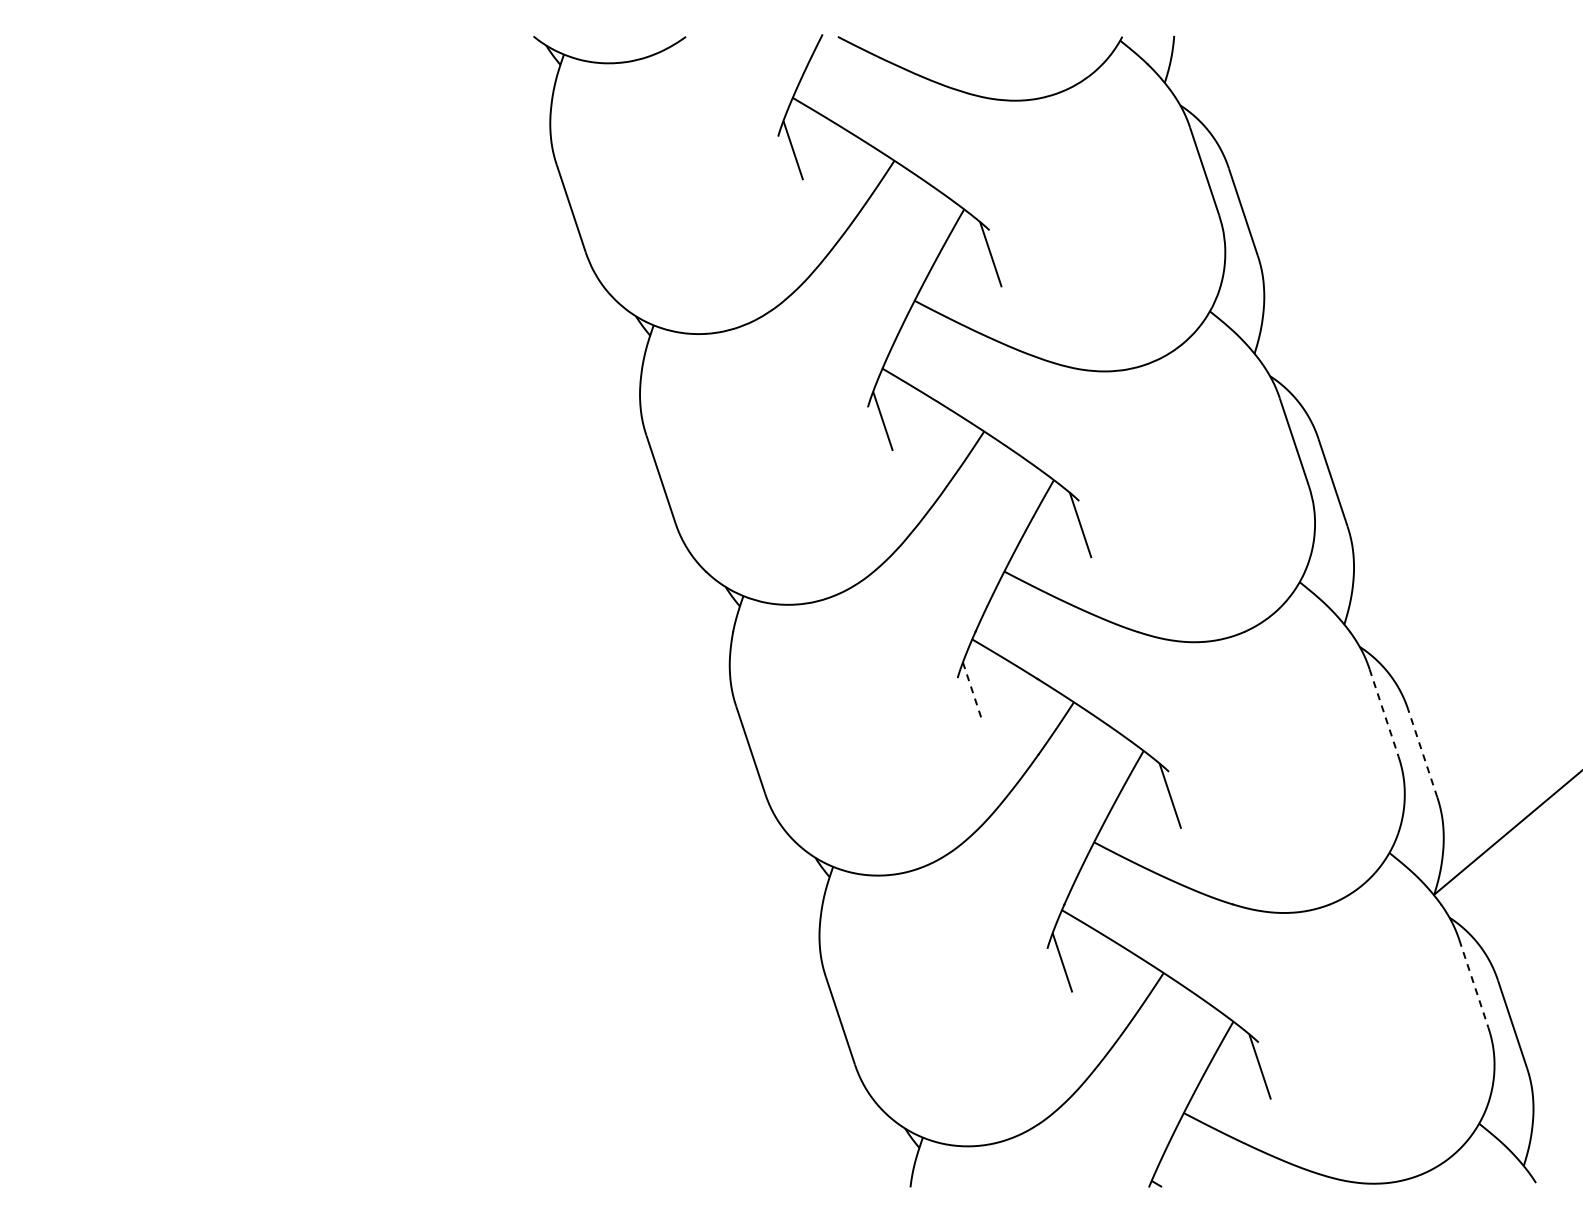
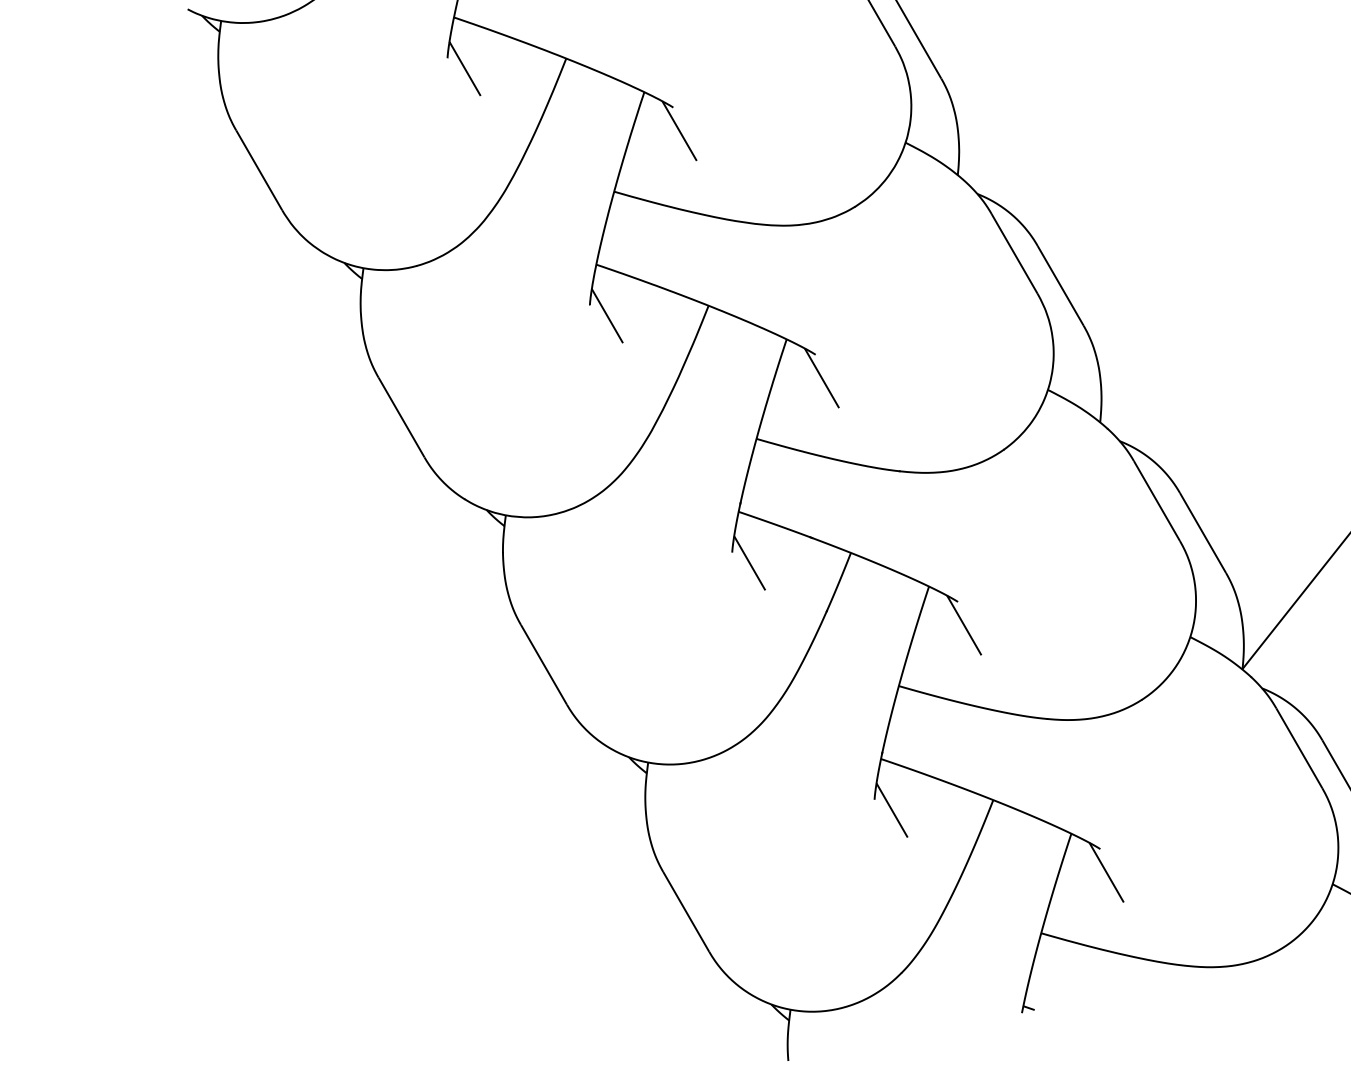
line: (972, 692) -> (749, 563), dashed -> solid
line: (1384, 713) -> (1157, 501), dashed -> solid
line: (1422, 753) -> (1202, 533), dashed -> solid
line: (1474, 984) -> (1300, 748), dashed -> solid

